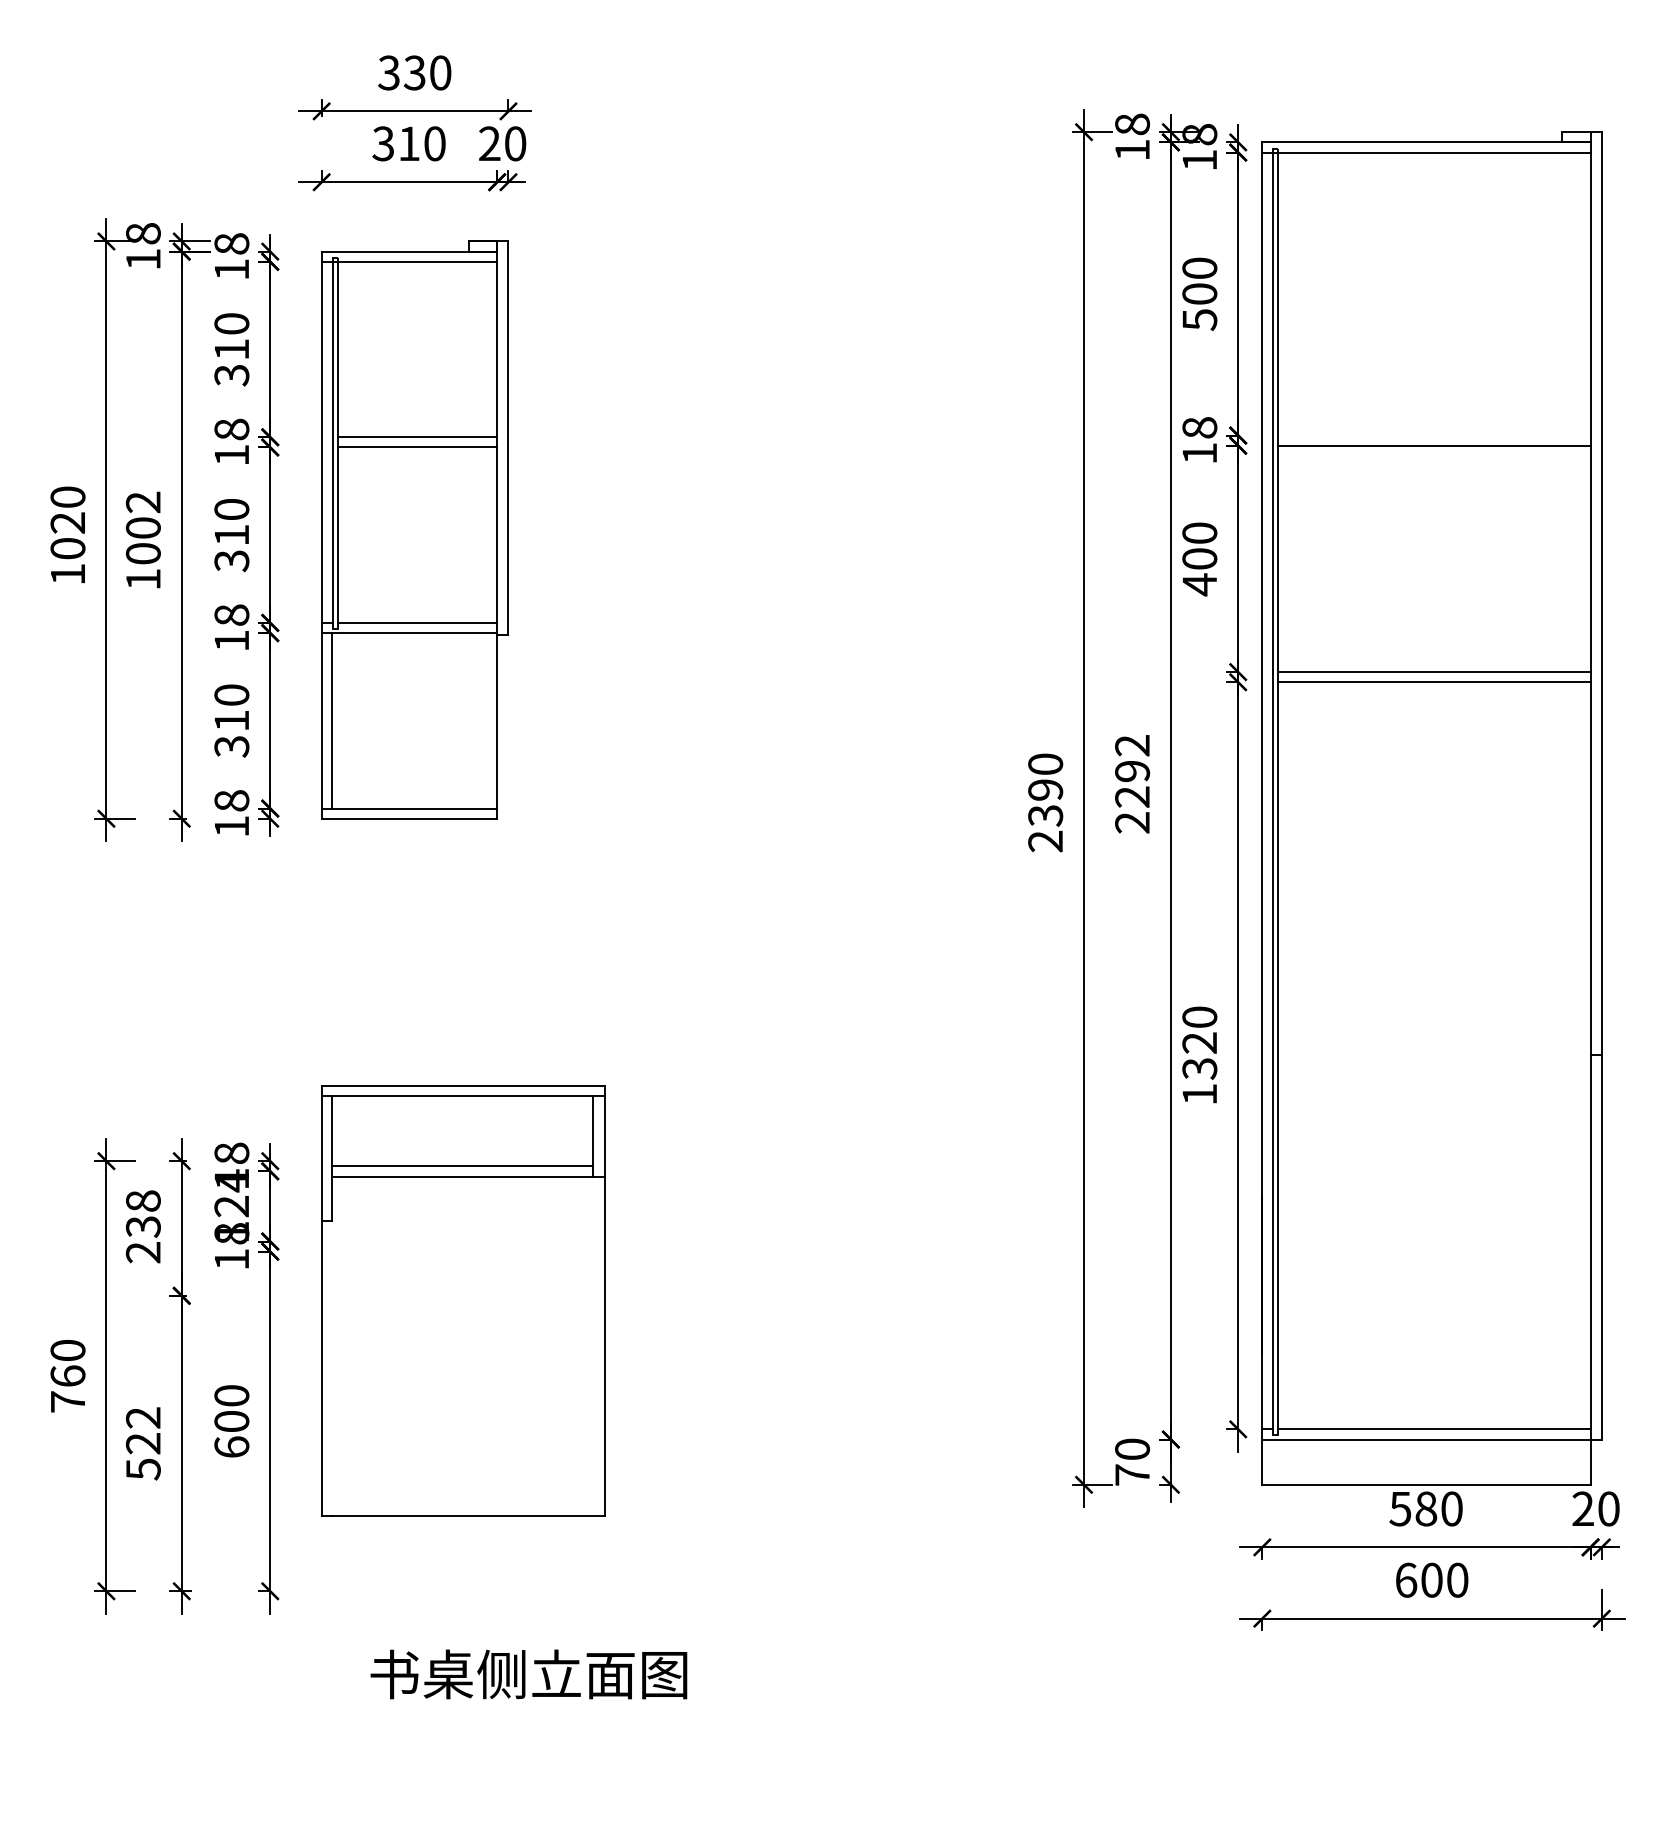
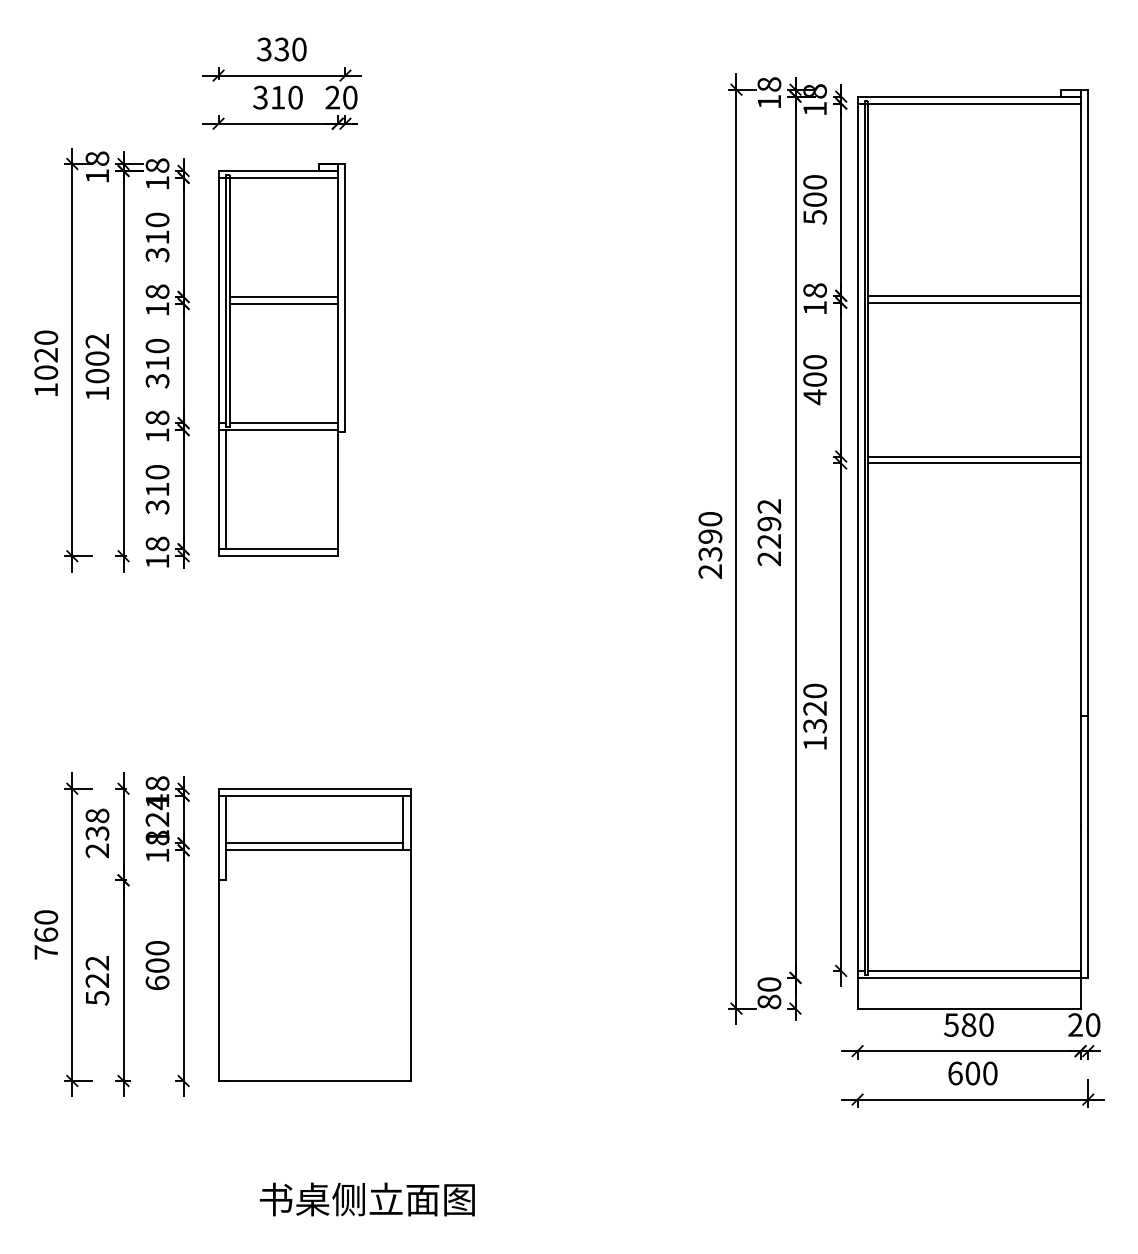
line: (1432, 435) -> (973, 295), added
part: (462, 1300) -> (314, 934), moved
text: (1132, 1474) -> (769, 1001), 70 -> 80
text: (527, 1674) -> (366, 1199), moved

